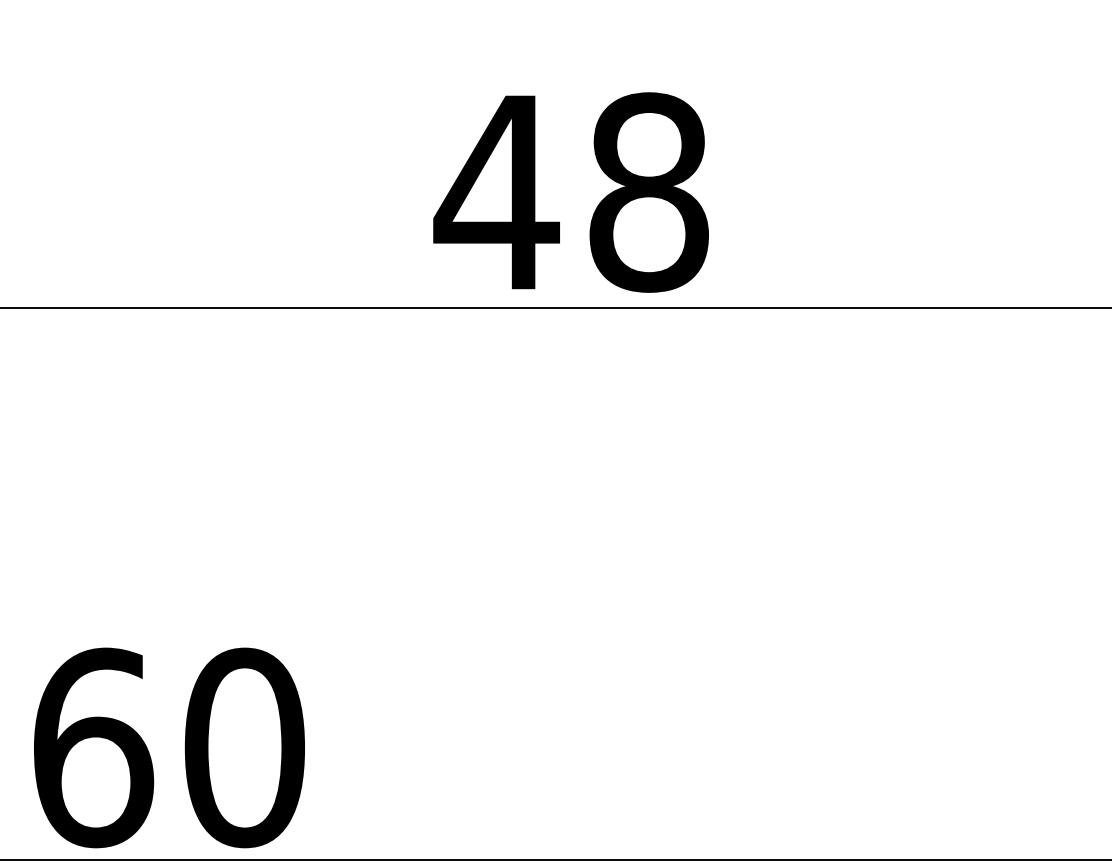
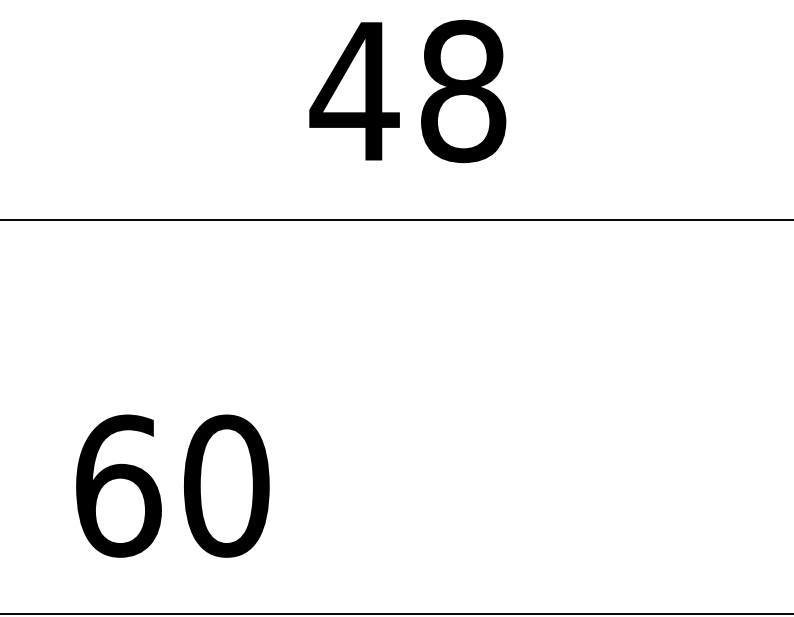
text: (570, 192) -> (407, 91), moved
text: (168, 747) -> (172, 485), moved

